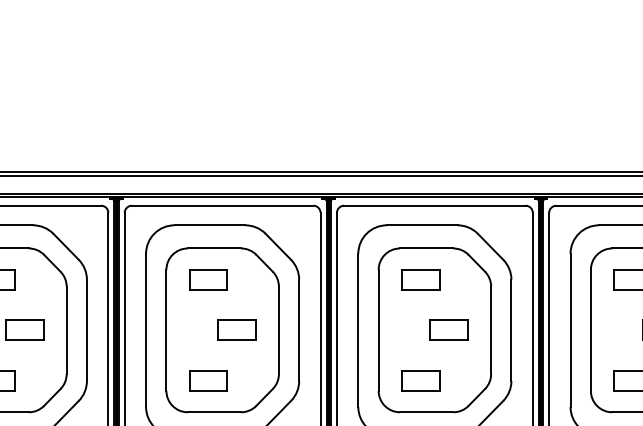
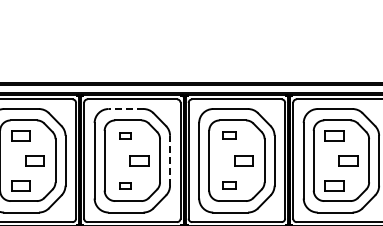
line: (208, 226) -> (125, 109), solid -> dashed
part: (208, 279) -> (125, 135), size x0.6
part: (419, 279) -> (229, 135), size x0.7
line: (300, 329) -> (170, 160), solid -> dashed
part: (208, 380) -> (125, 185), size x0.6
part: (419, 380) -> (229, 185), size x0.7

